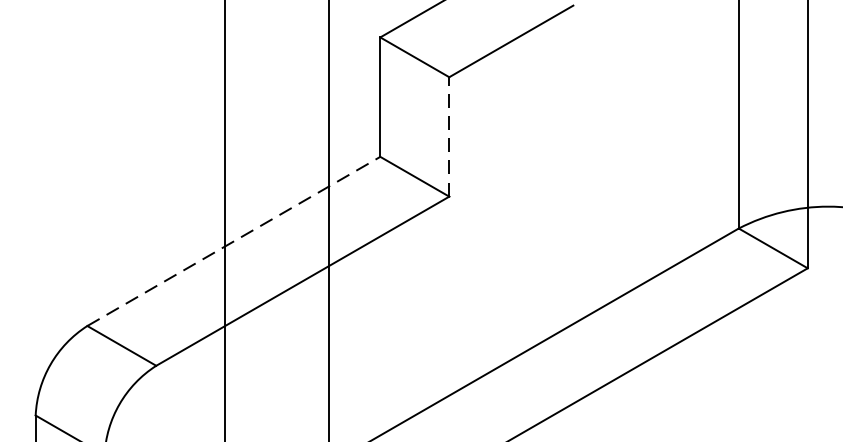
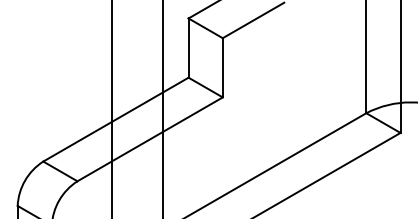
line: (448, 136) -> (222, 67), dashed -> solid
line: (232, 241) -> (115, 119), dashed -> solid

